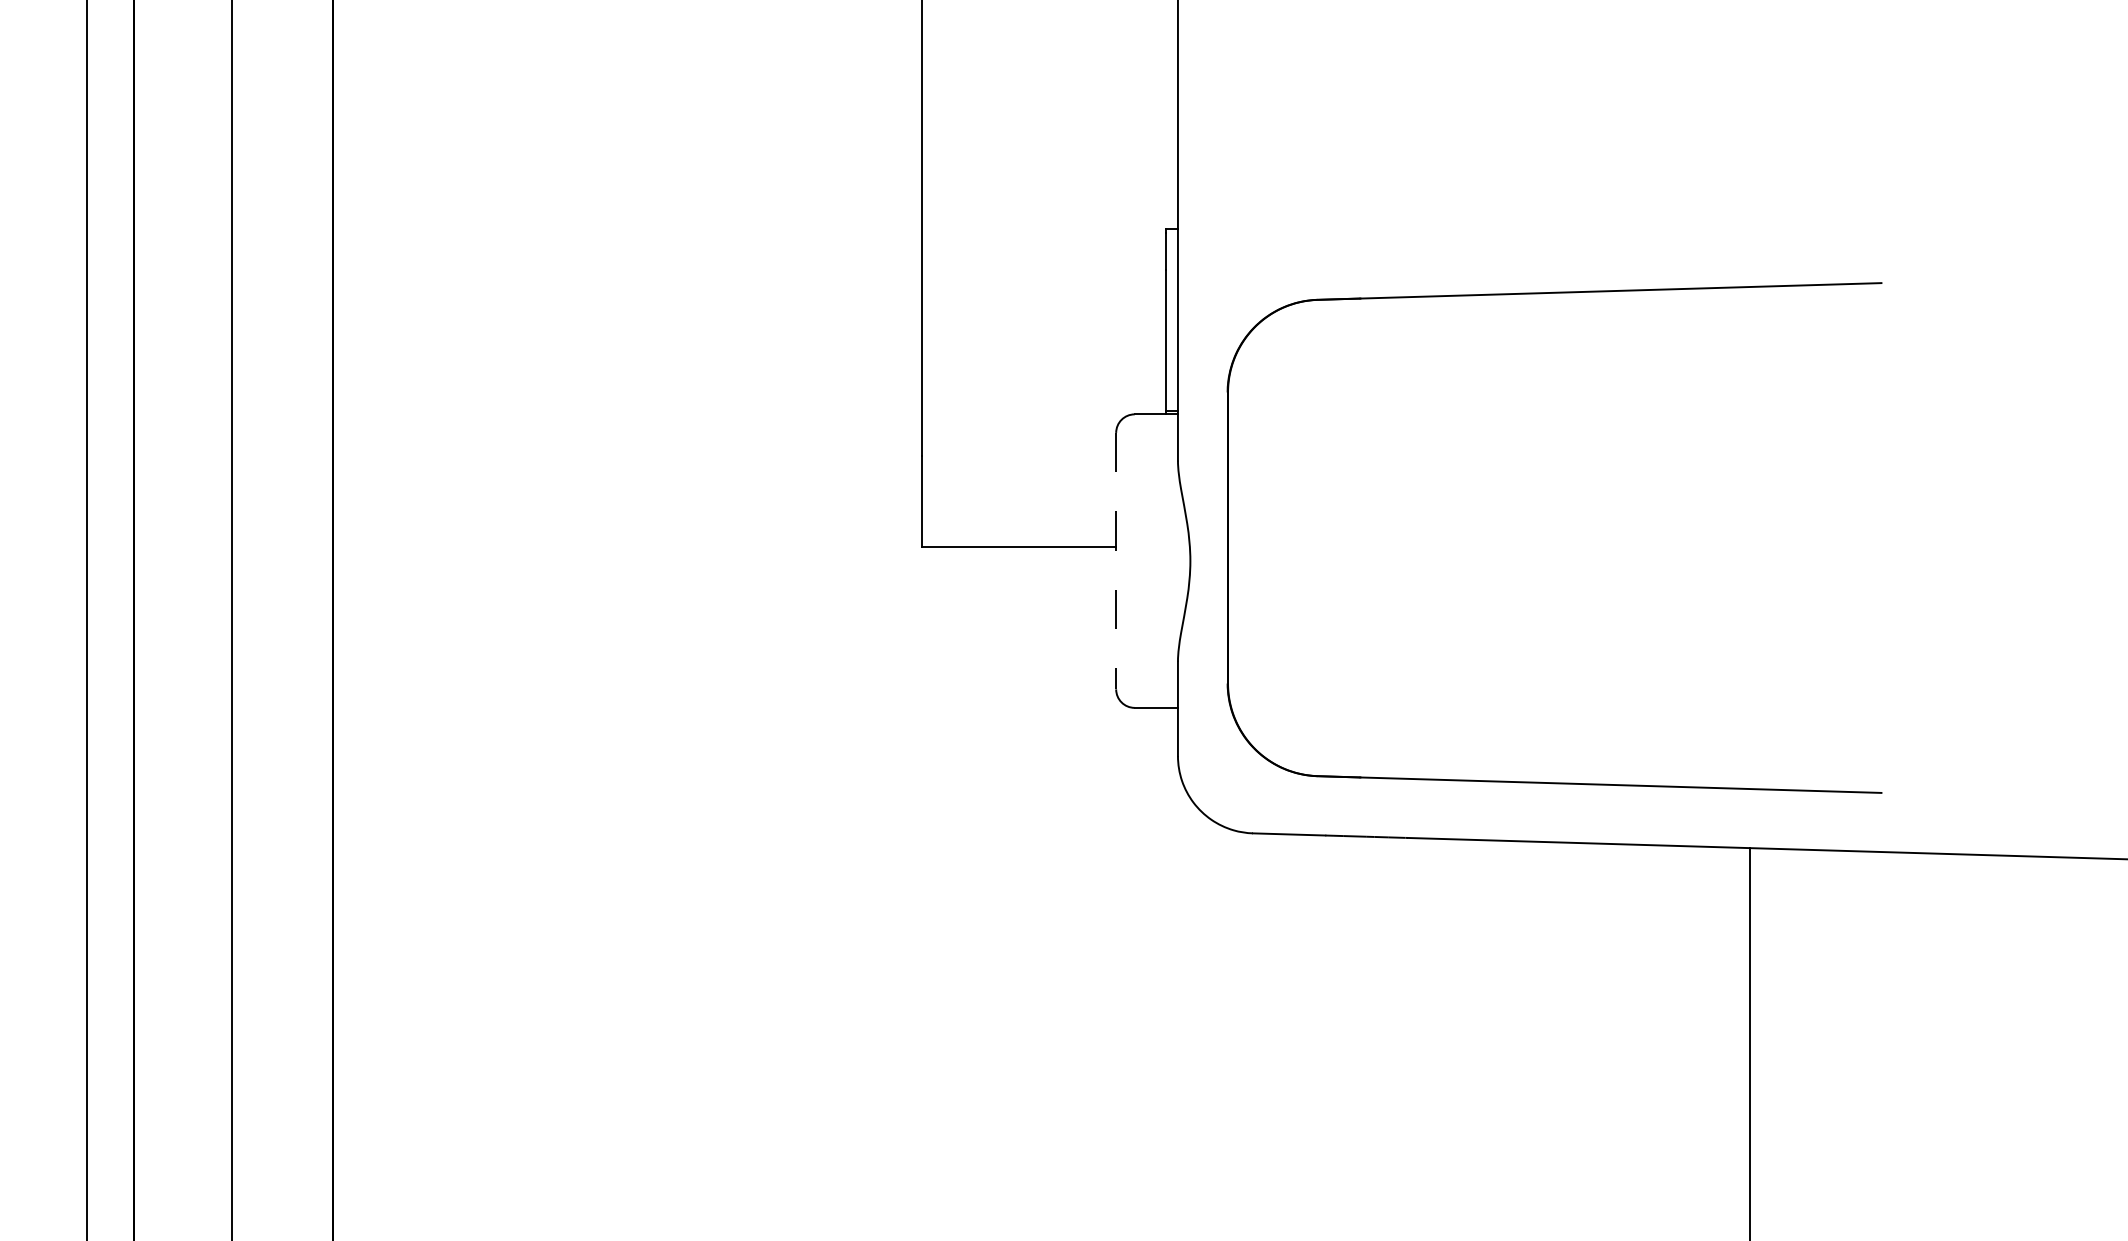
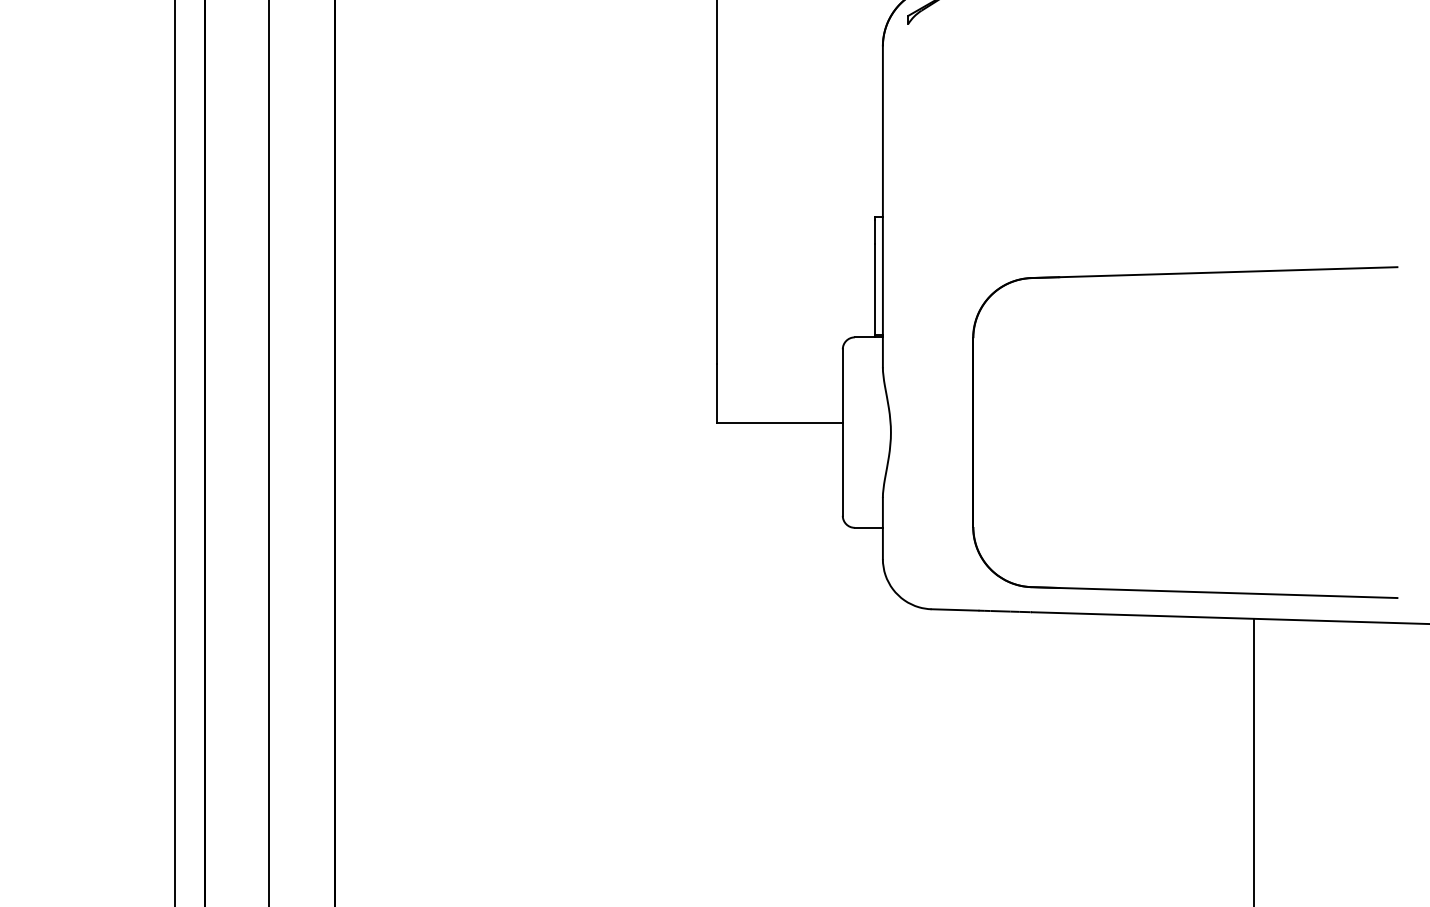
part: (1554, 294) -> (1185, 274), moved
line: (1115, 562) -> (842, 433), dashed -> solid

